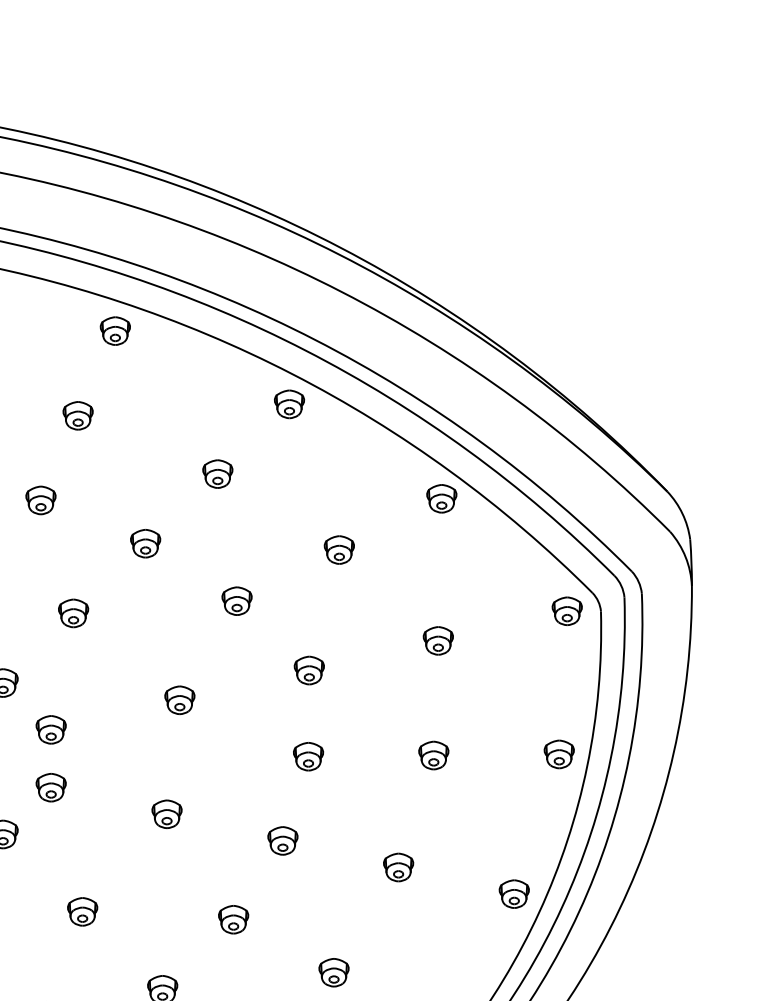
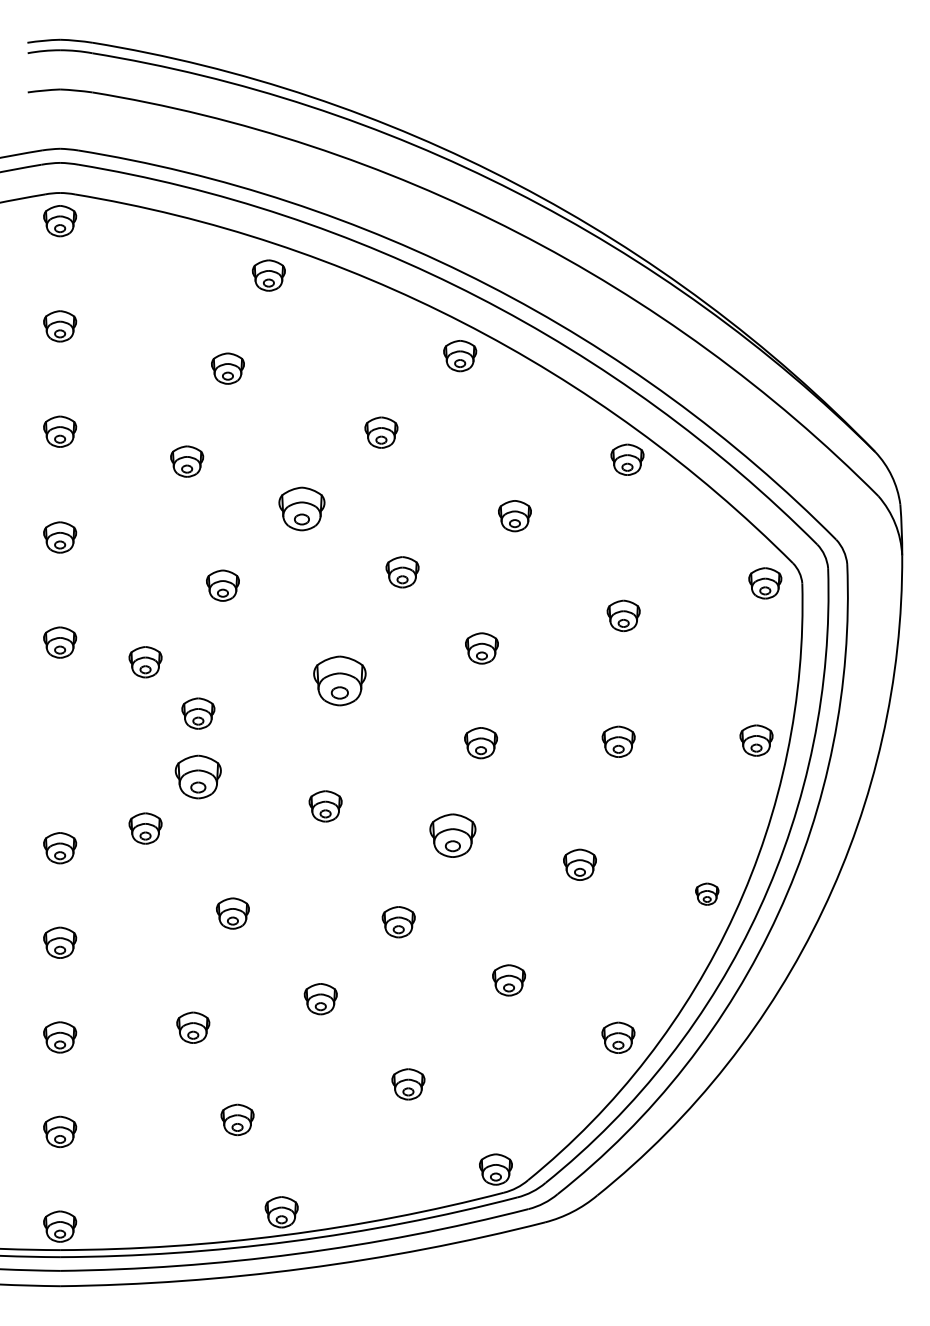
part: (145, 544) -> (302, 509), size x1.4
part: (179, 700) -> (339, 681), size x1.6
part: (51, 787) -> (198, 777), size x1.4
part: (282, 840) -> (452, 835), size x1.4
part: (514, 894) -> (707, 894), size x0.7

